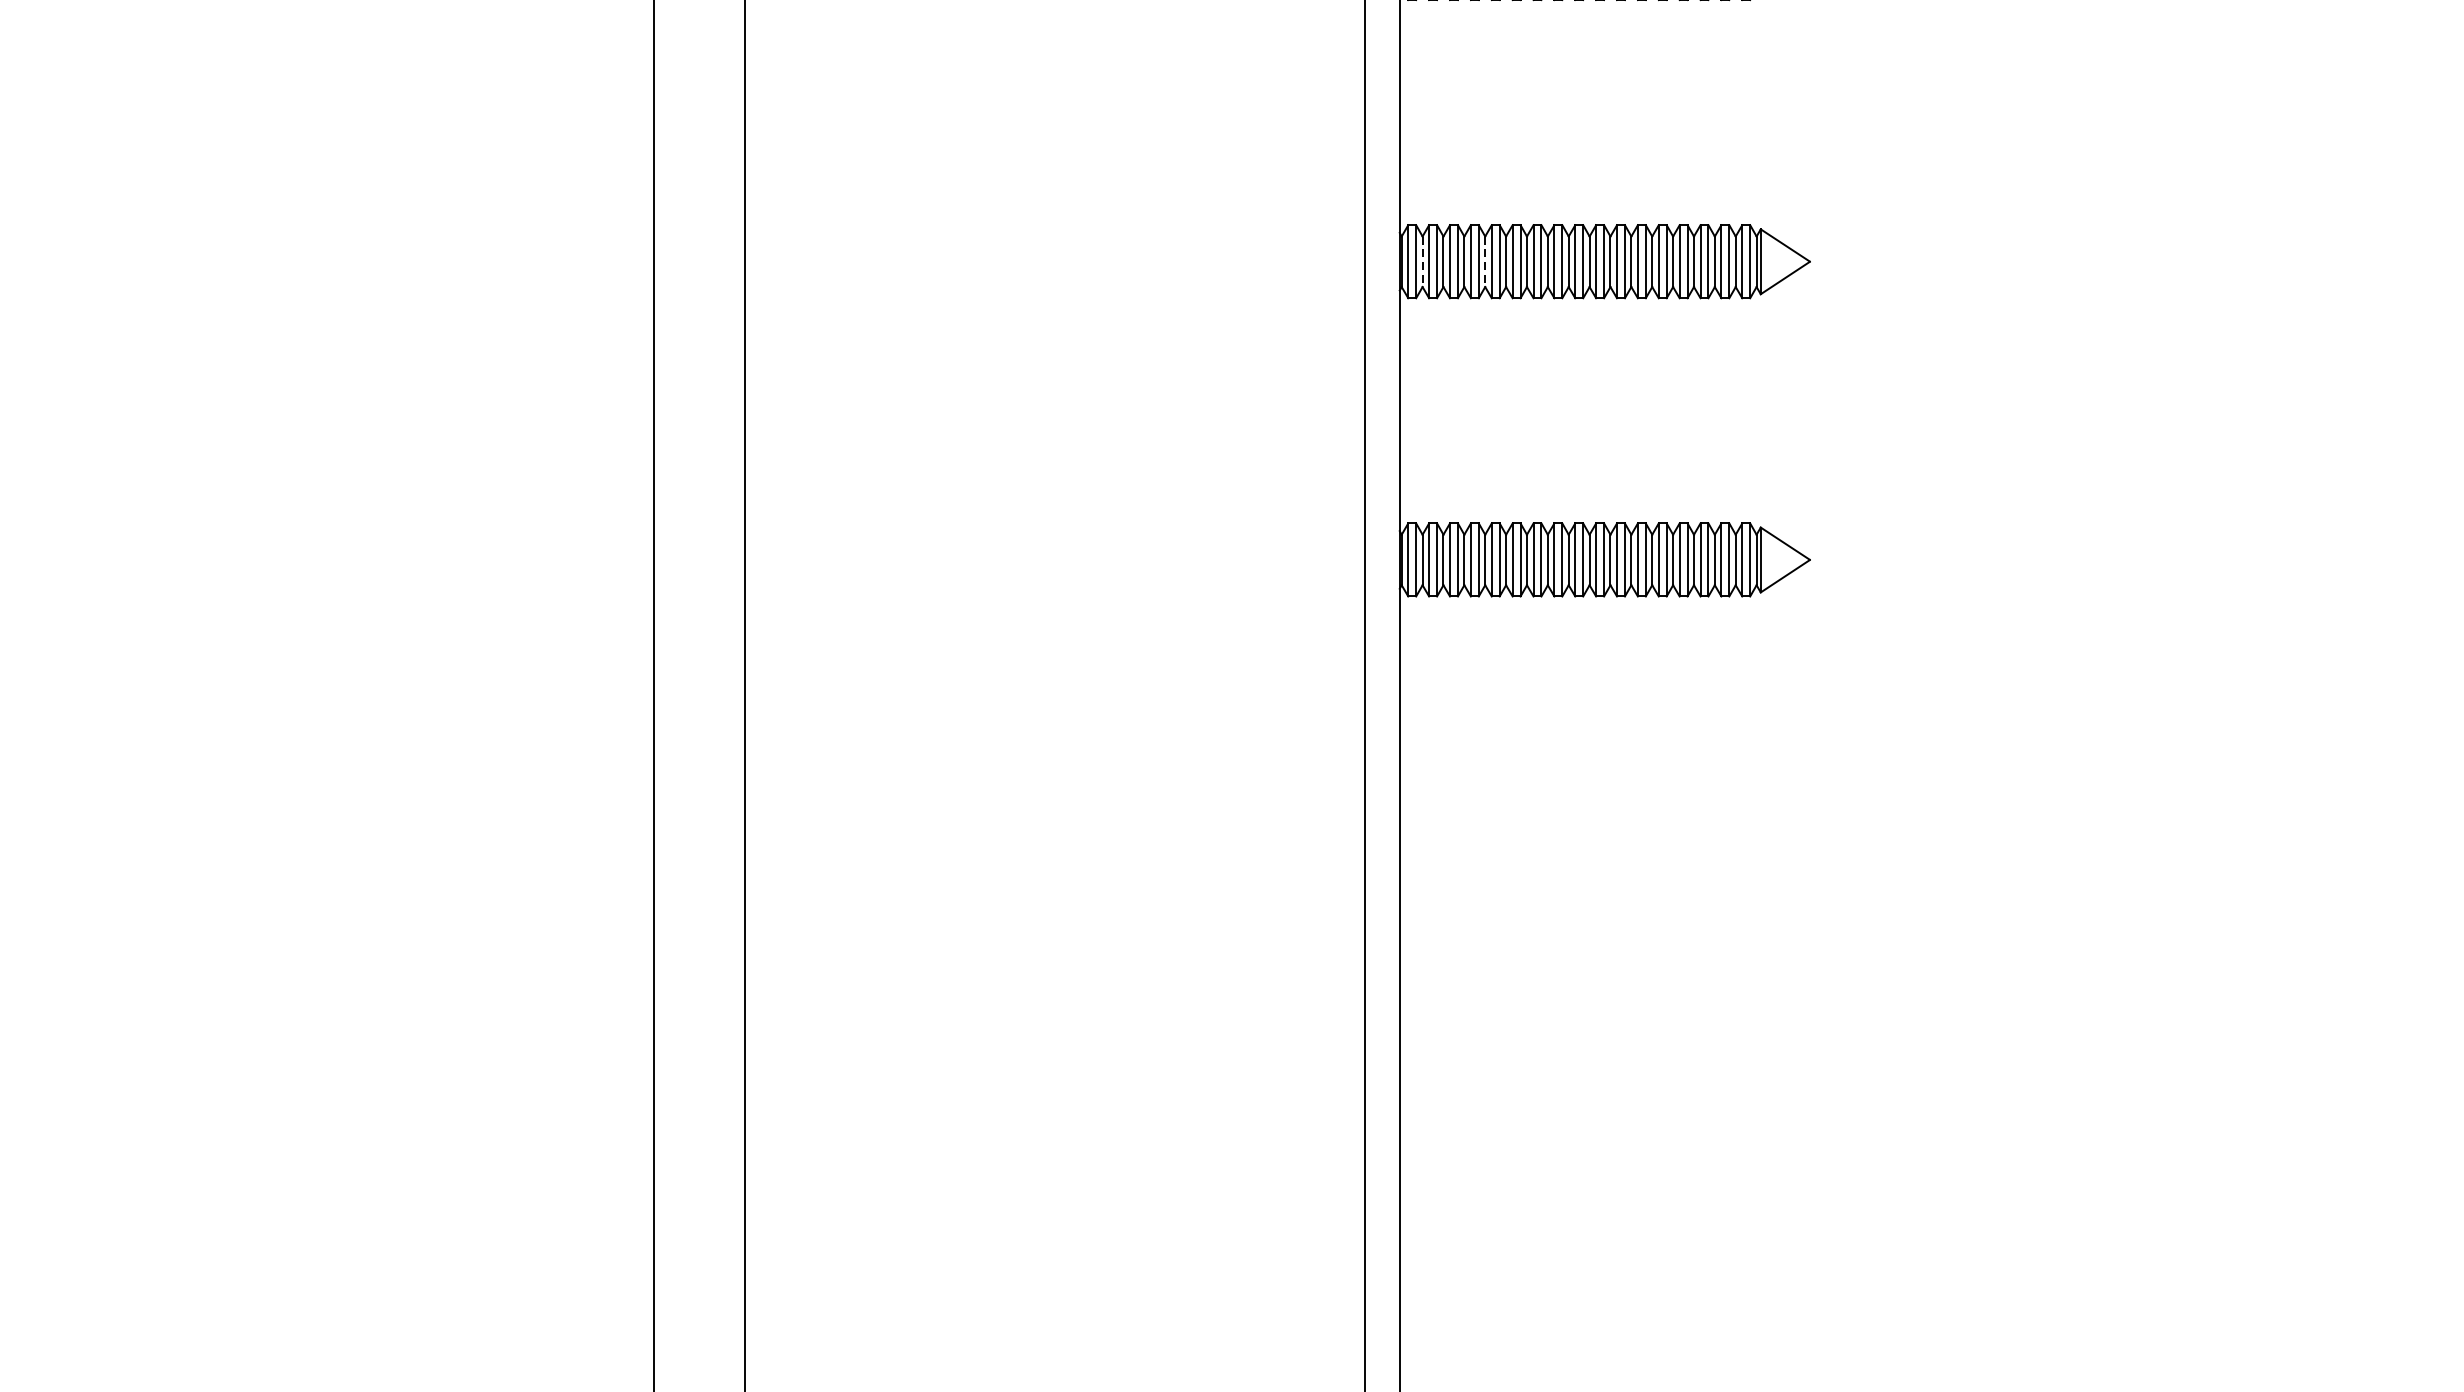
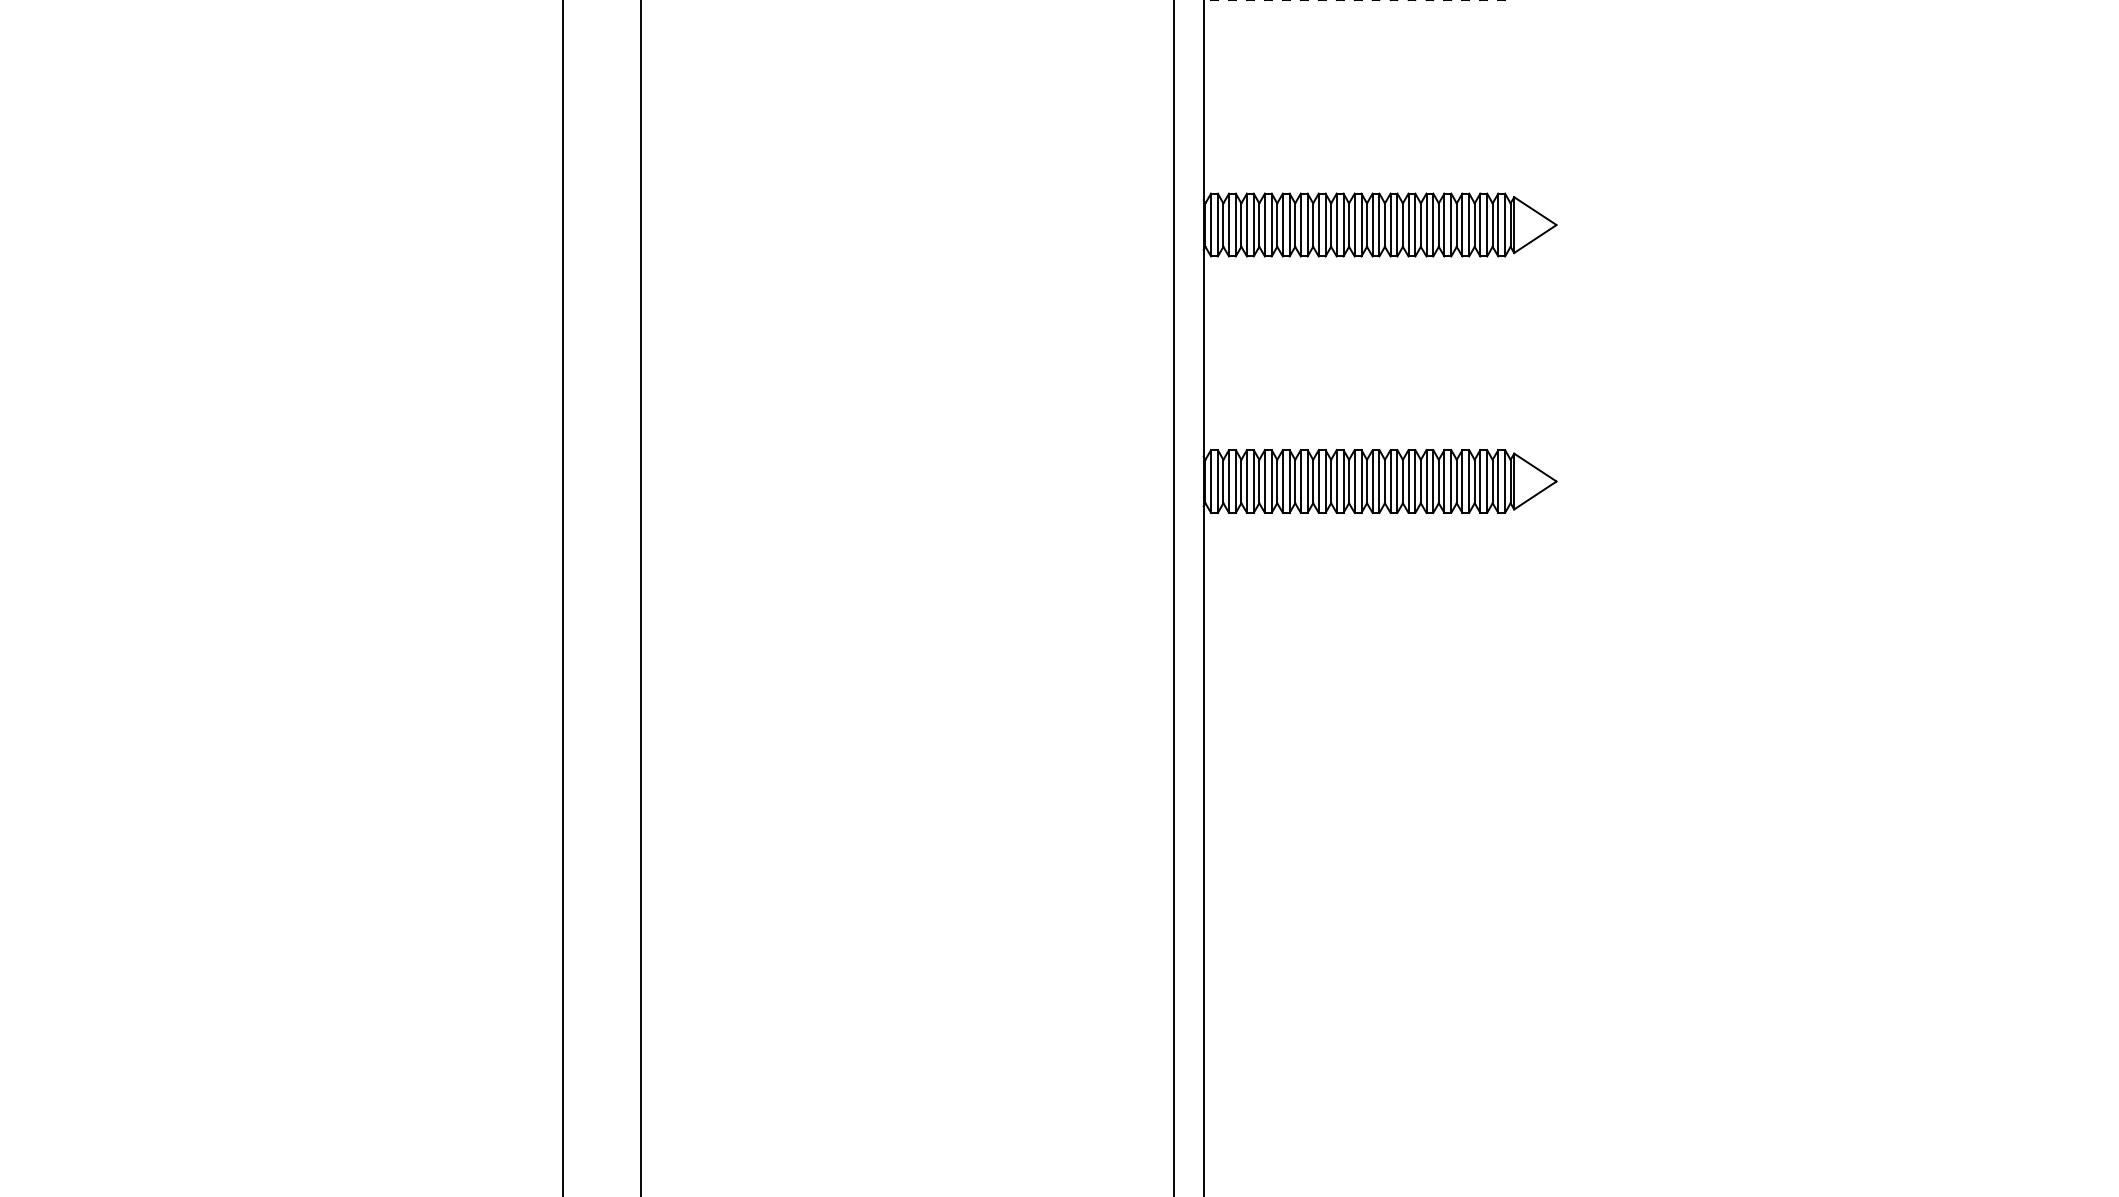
line: (1422, 262) -> (1223, 225), dashed -> solid
line: (1485, 262) -> (1277, 225), dashed -> solid

